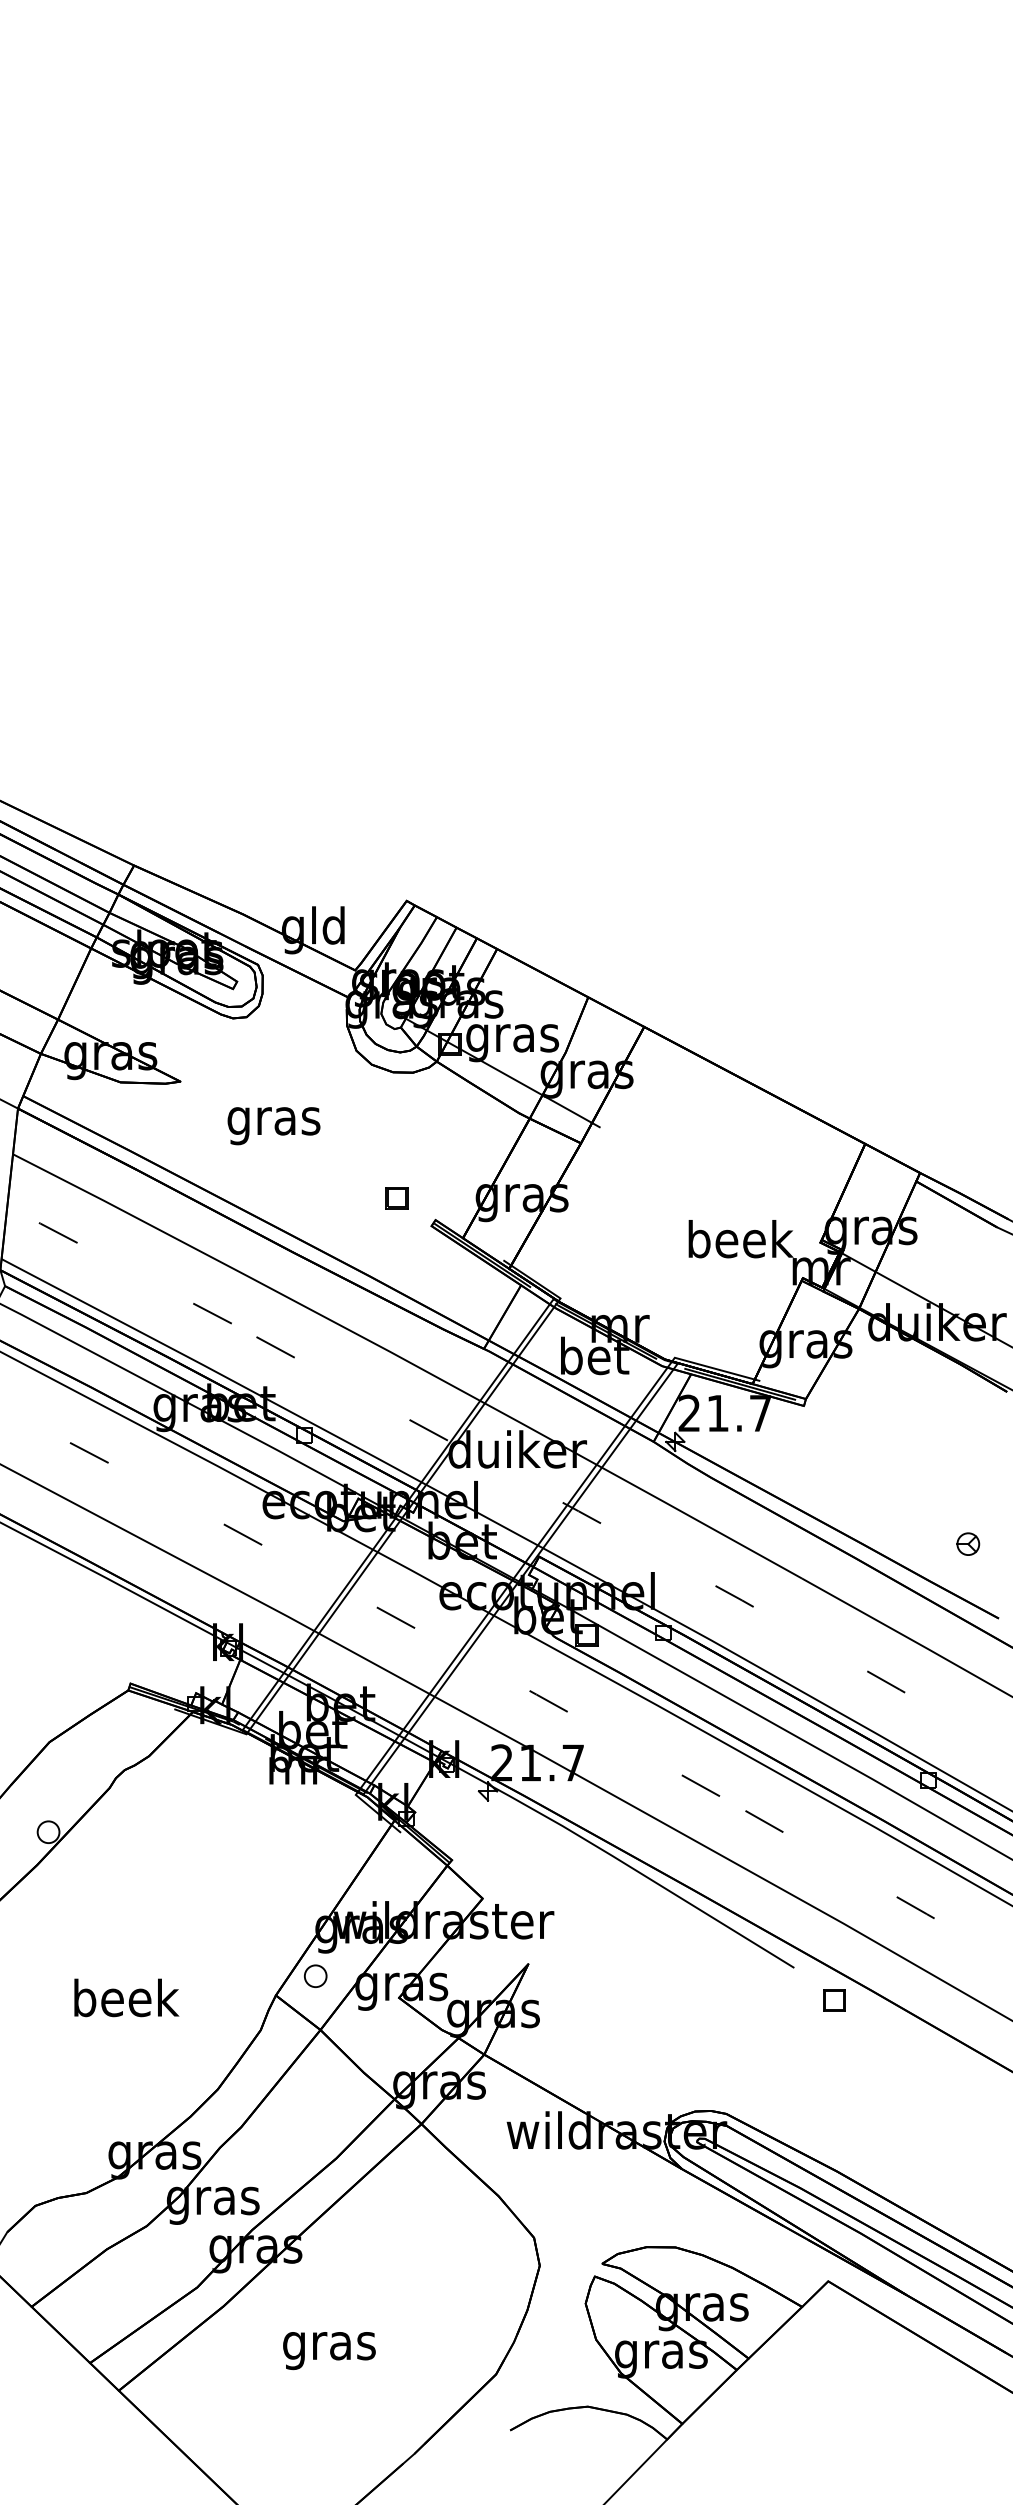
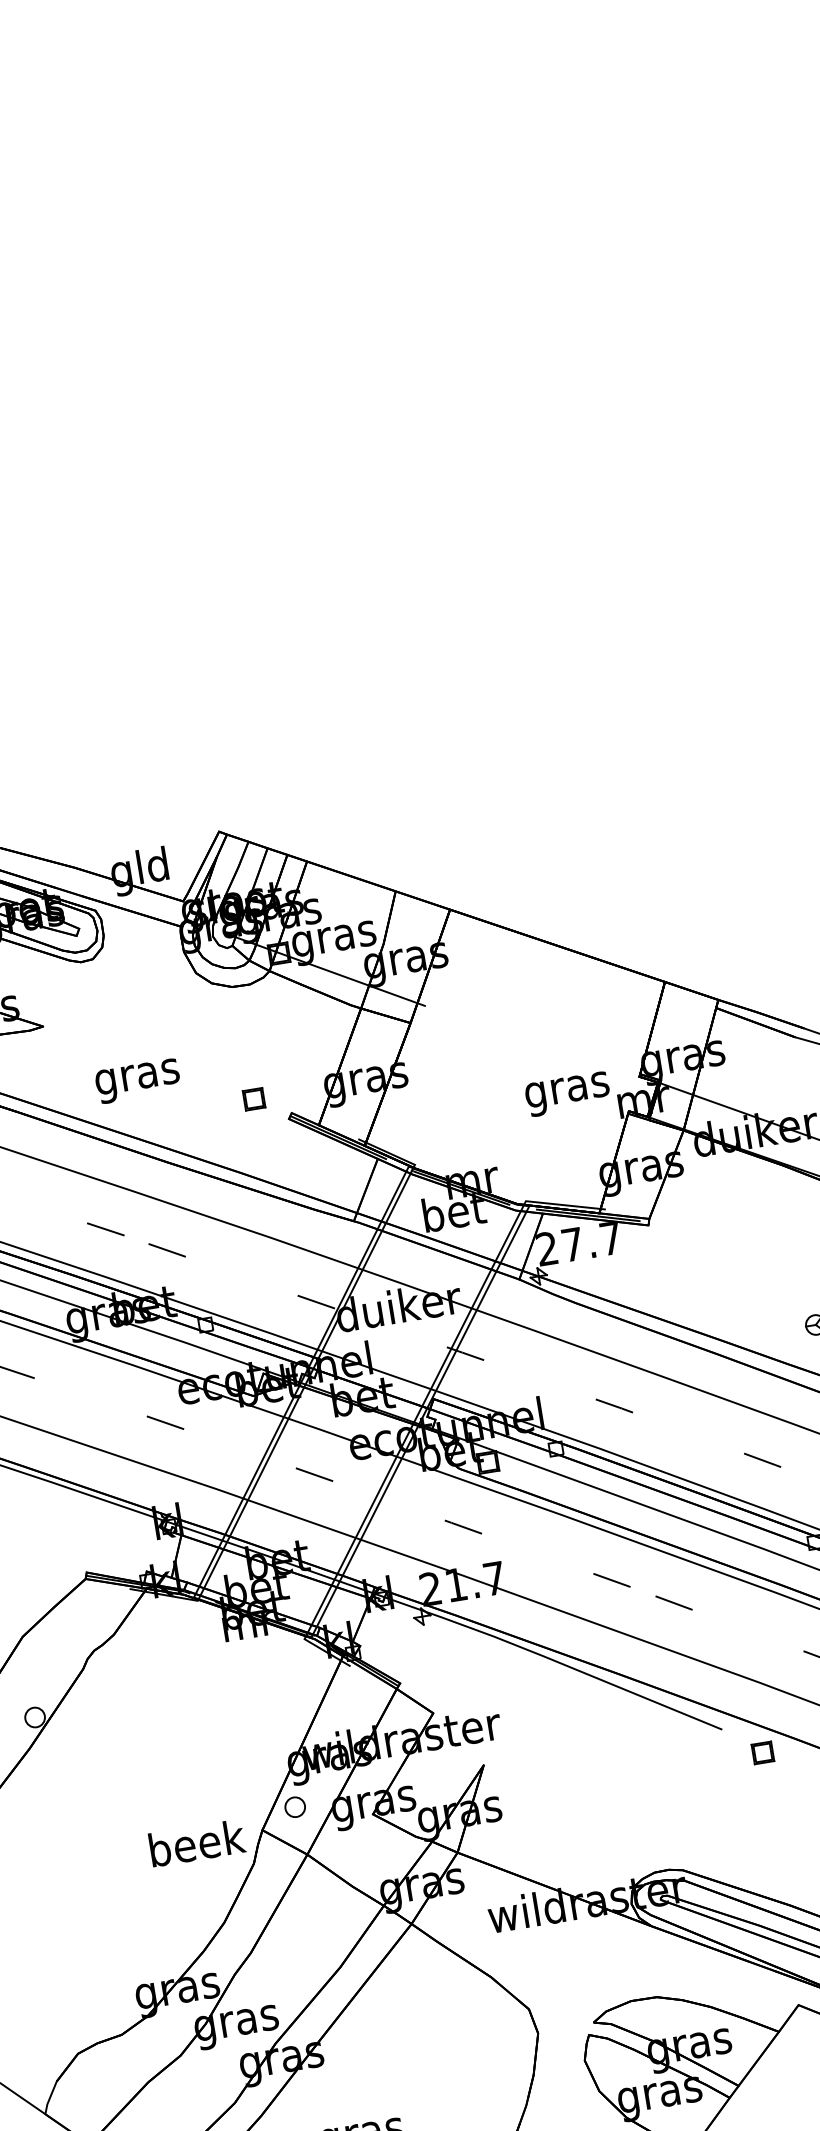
text: (273, 1126) -> (137, 1081), moved
text: (740, 1243) -> (567, 1089), beek -> gras
text: (717, 1413) -> (572, 1244), 21.7 -> 27.7
text: (126, 1997) -> (197, 1842), moved

